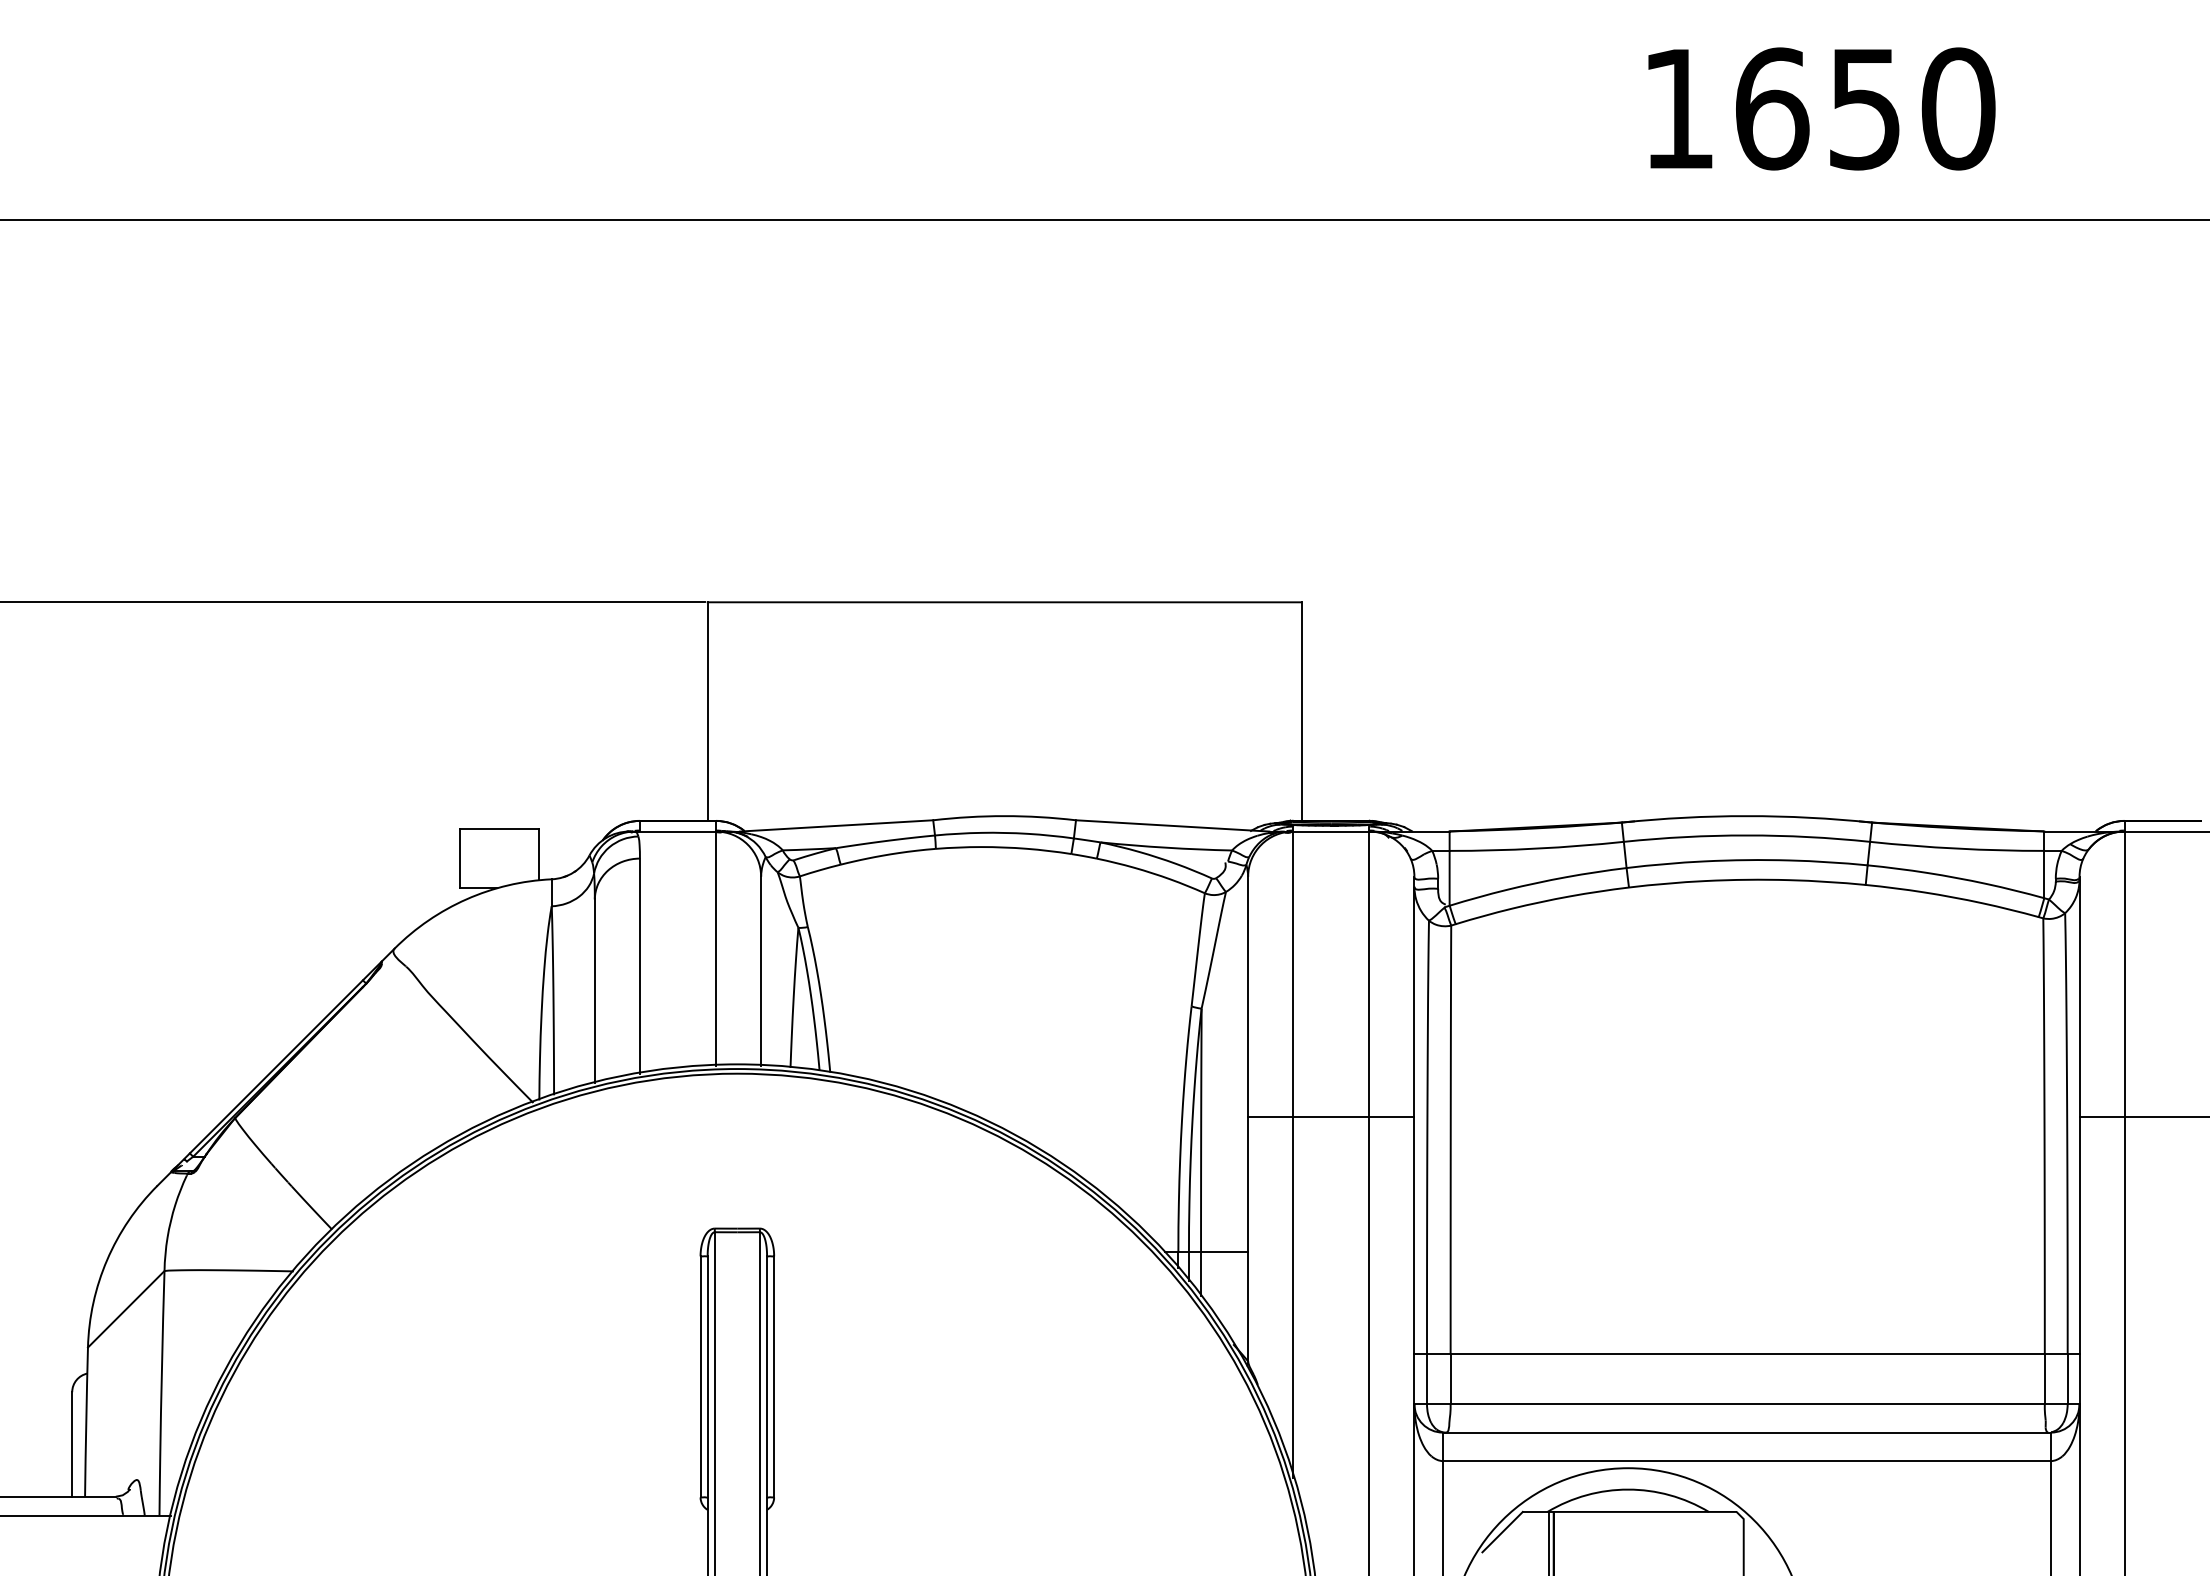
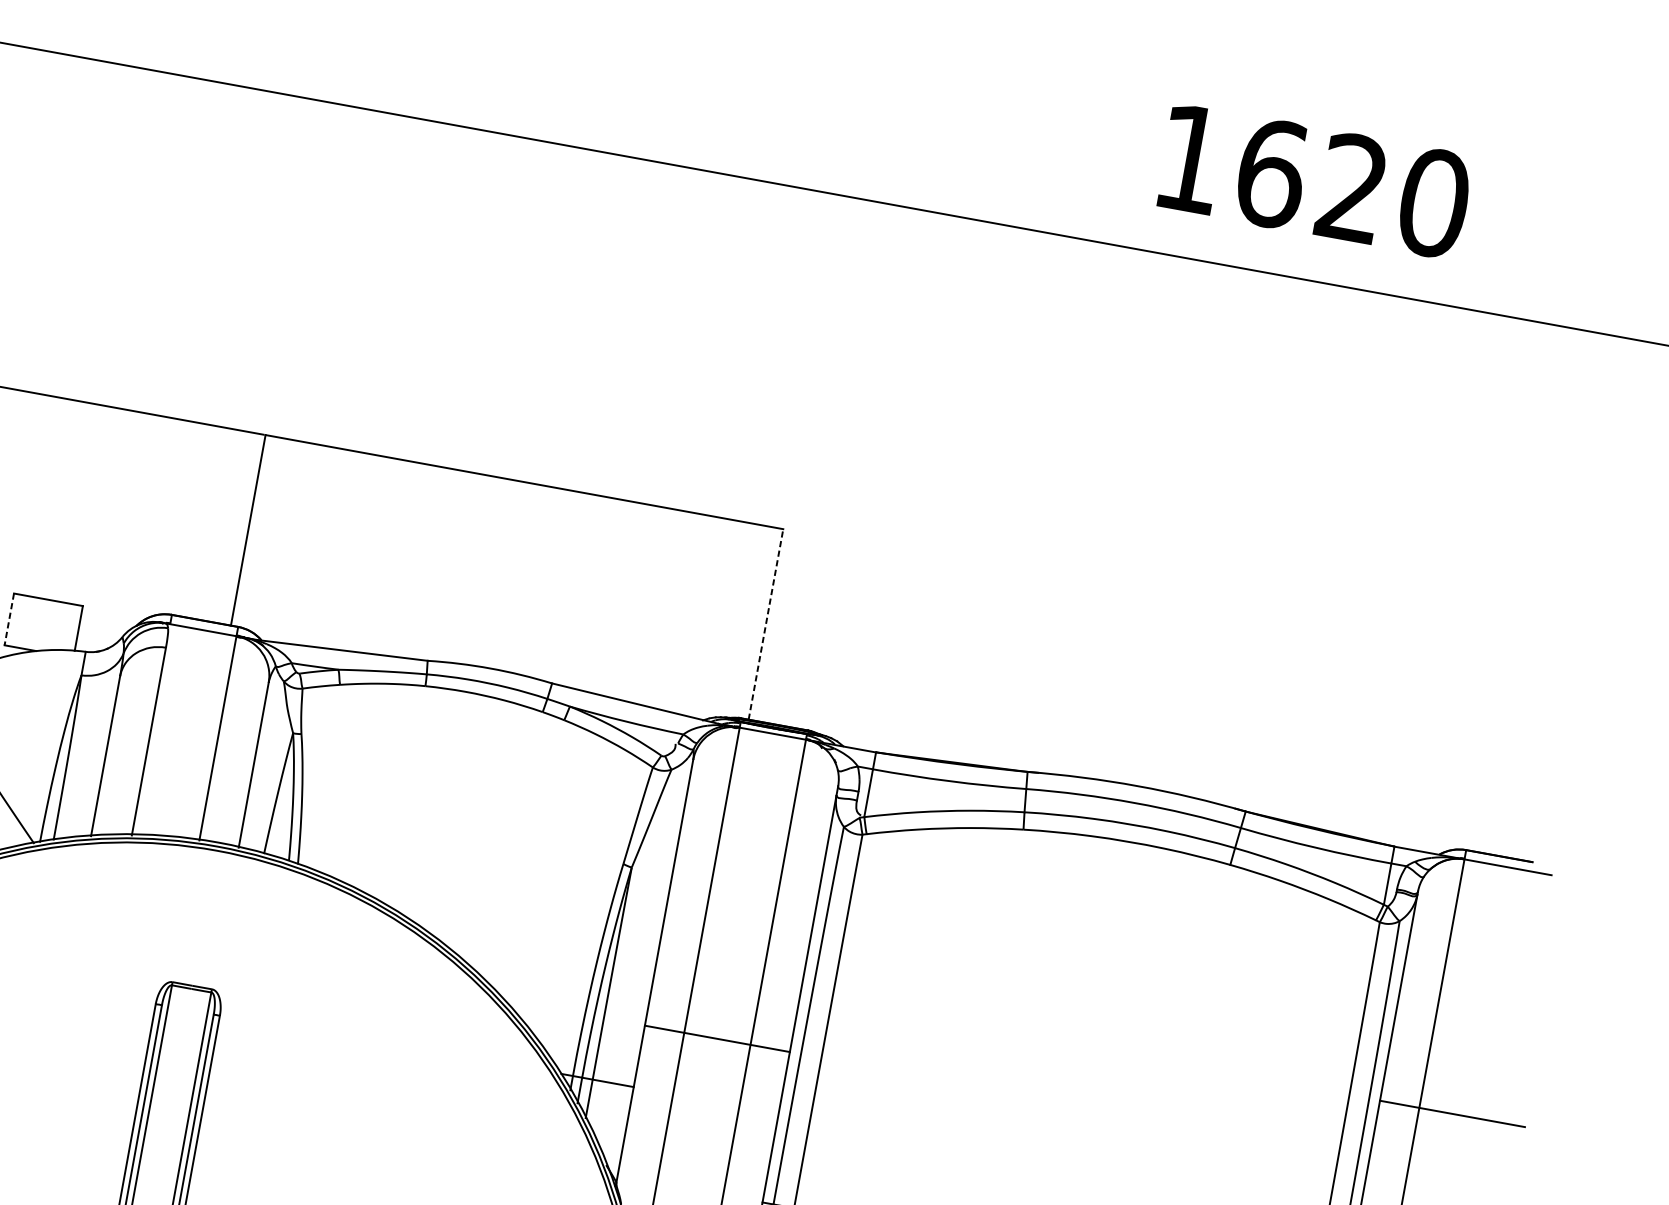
text: (1864, 108) -> (1352, 187), 1650 -> 1620
line: (1301, 711) -> (765, 624), solid -> dashed
line: (460, 858) -> (9, 619), solid -> dashed
line: (1331, 1116) -> (717, 1038), moved

